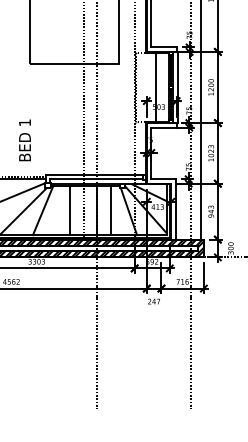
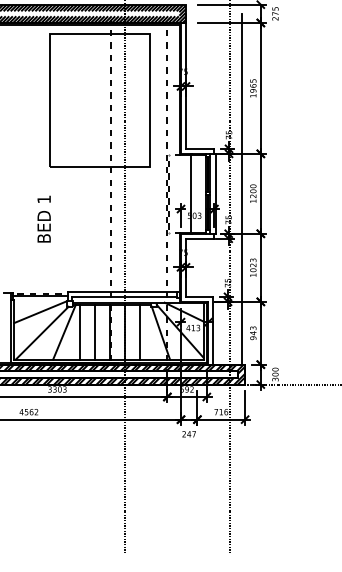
text: (24, 139) -> (43, 218), moved
line: (56, 210) -> (79, 331), added
line: (83, 210) -> (109, 331), added

